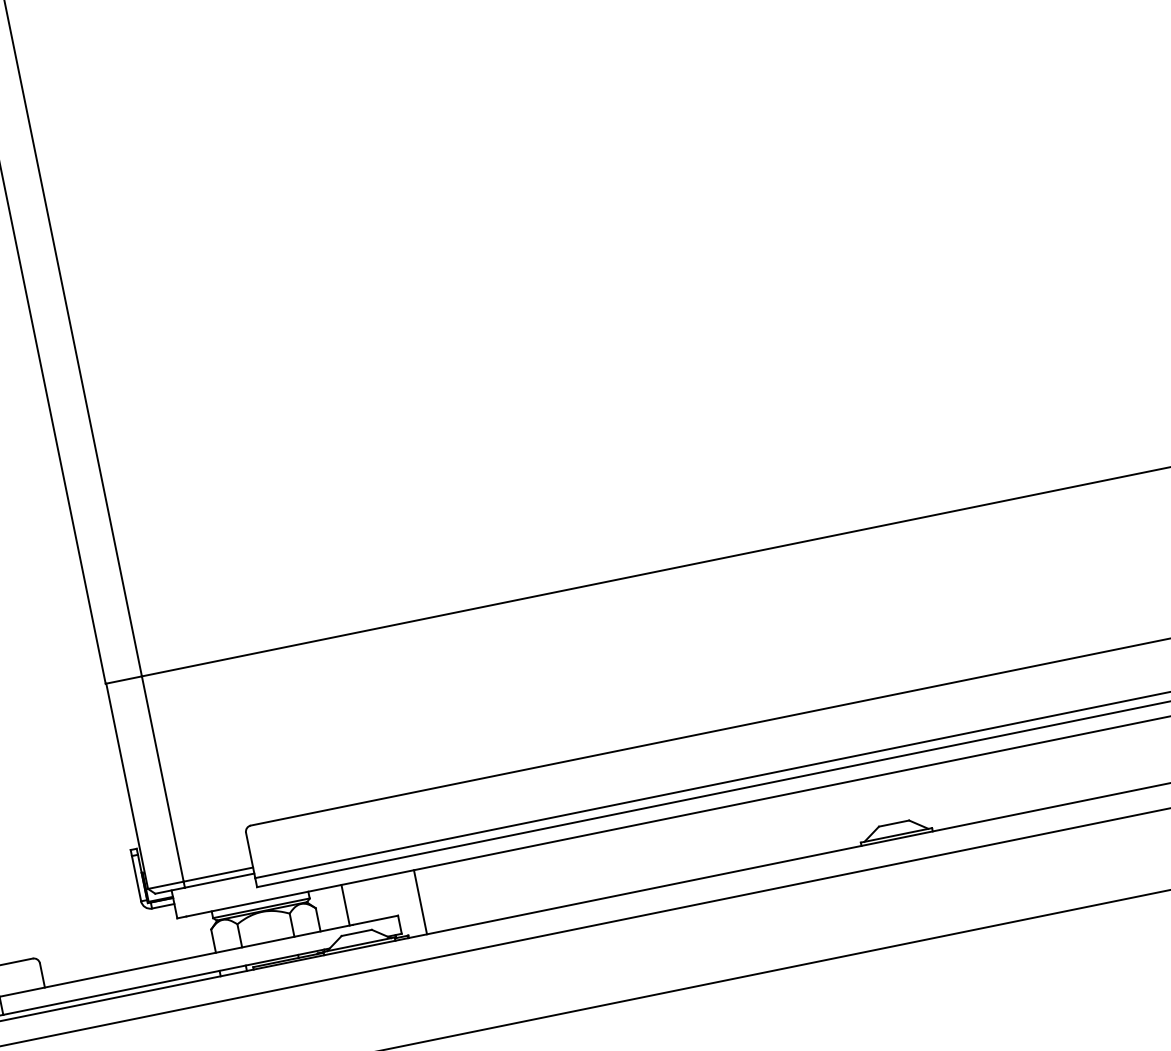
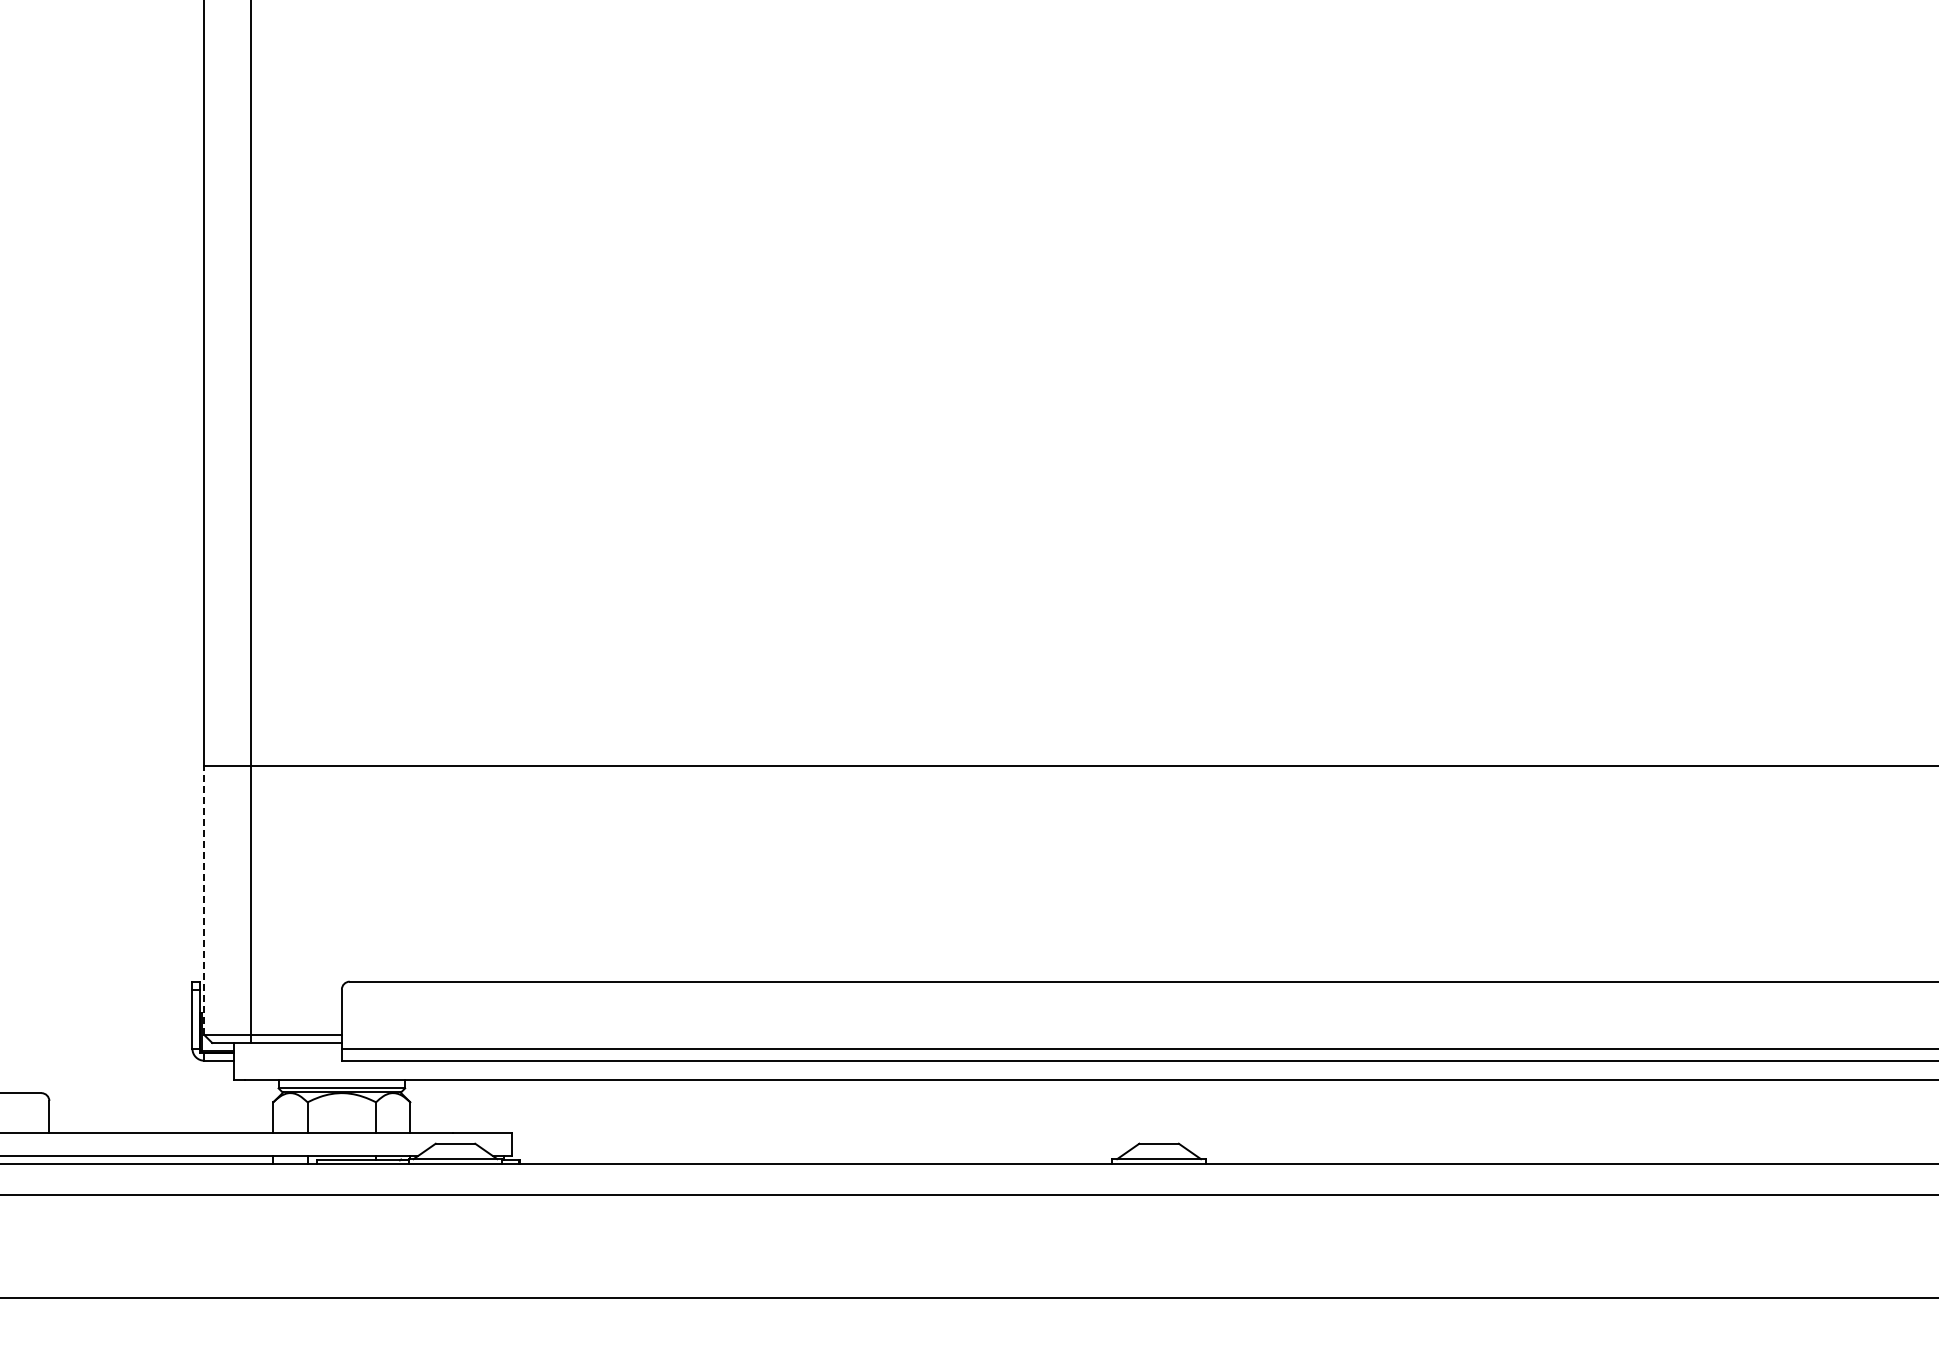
line: (127, 786) -> (204, 900), solid -> dashed
line: (420, 902) -> (543, 1121), removed
line: (345, 904) -> (448, 1105), removed

